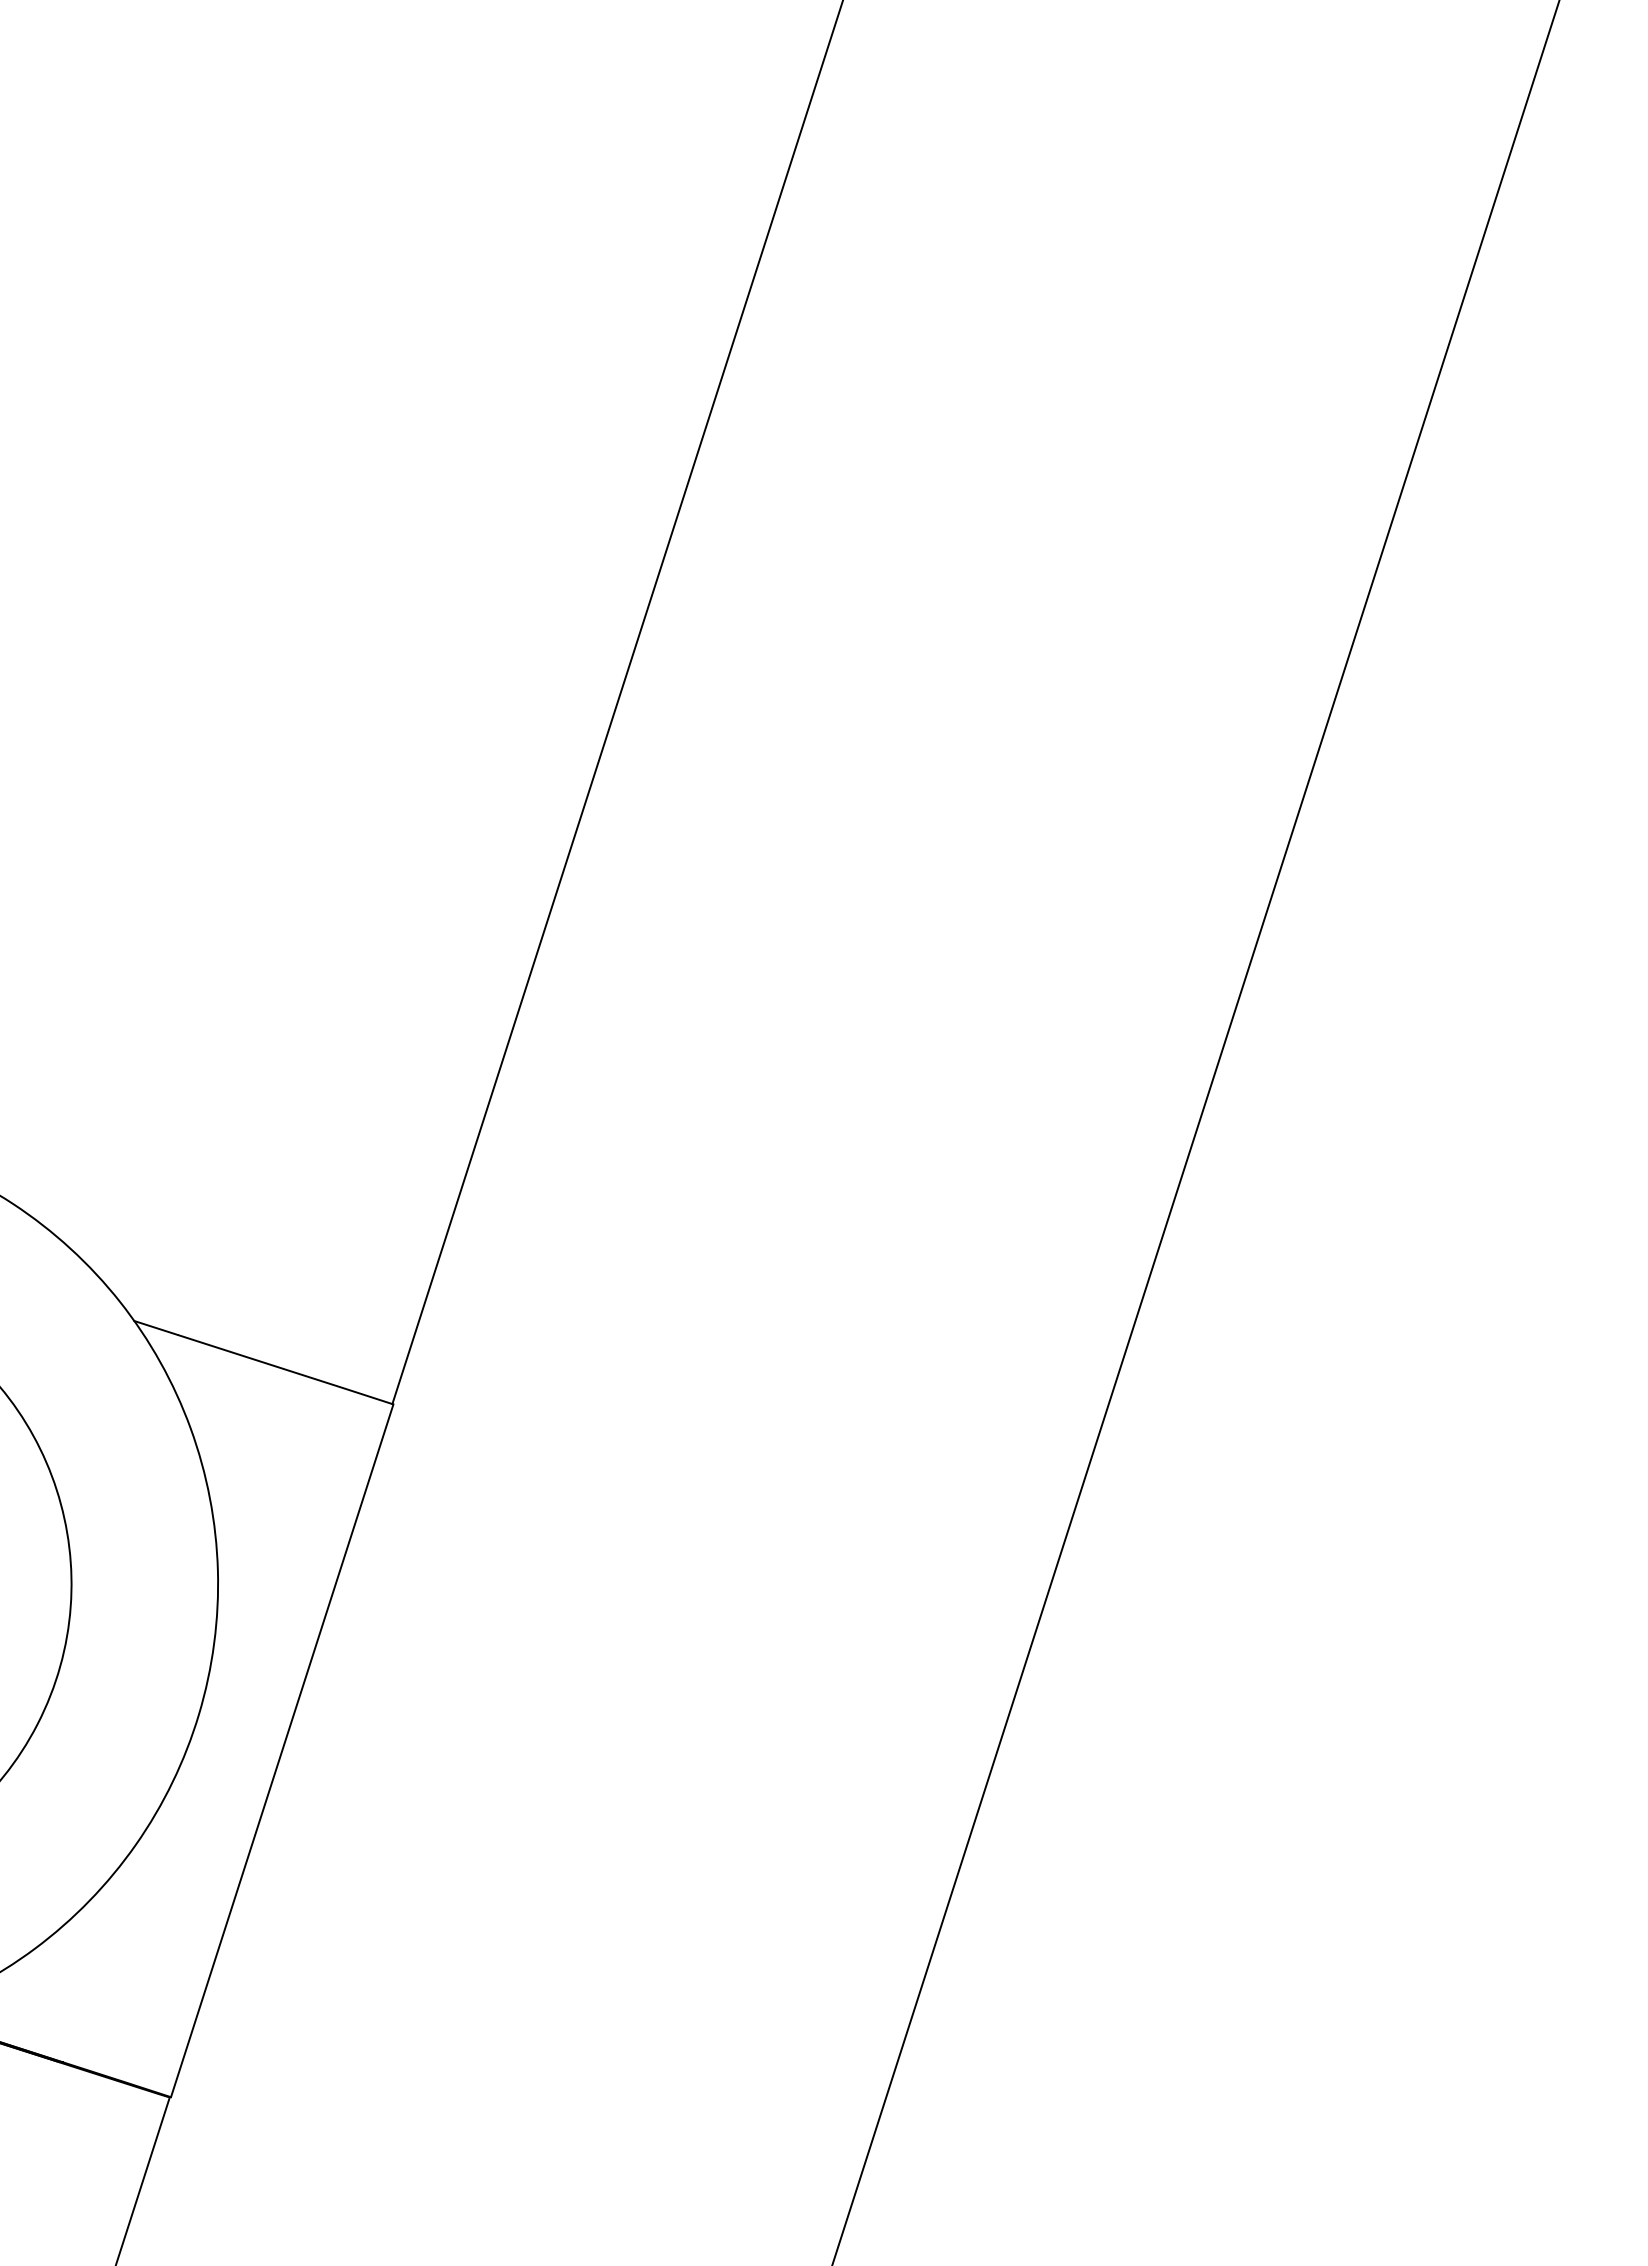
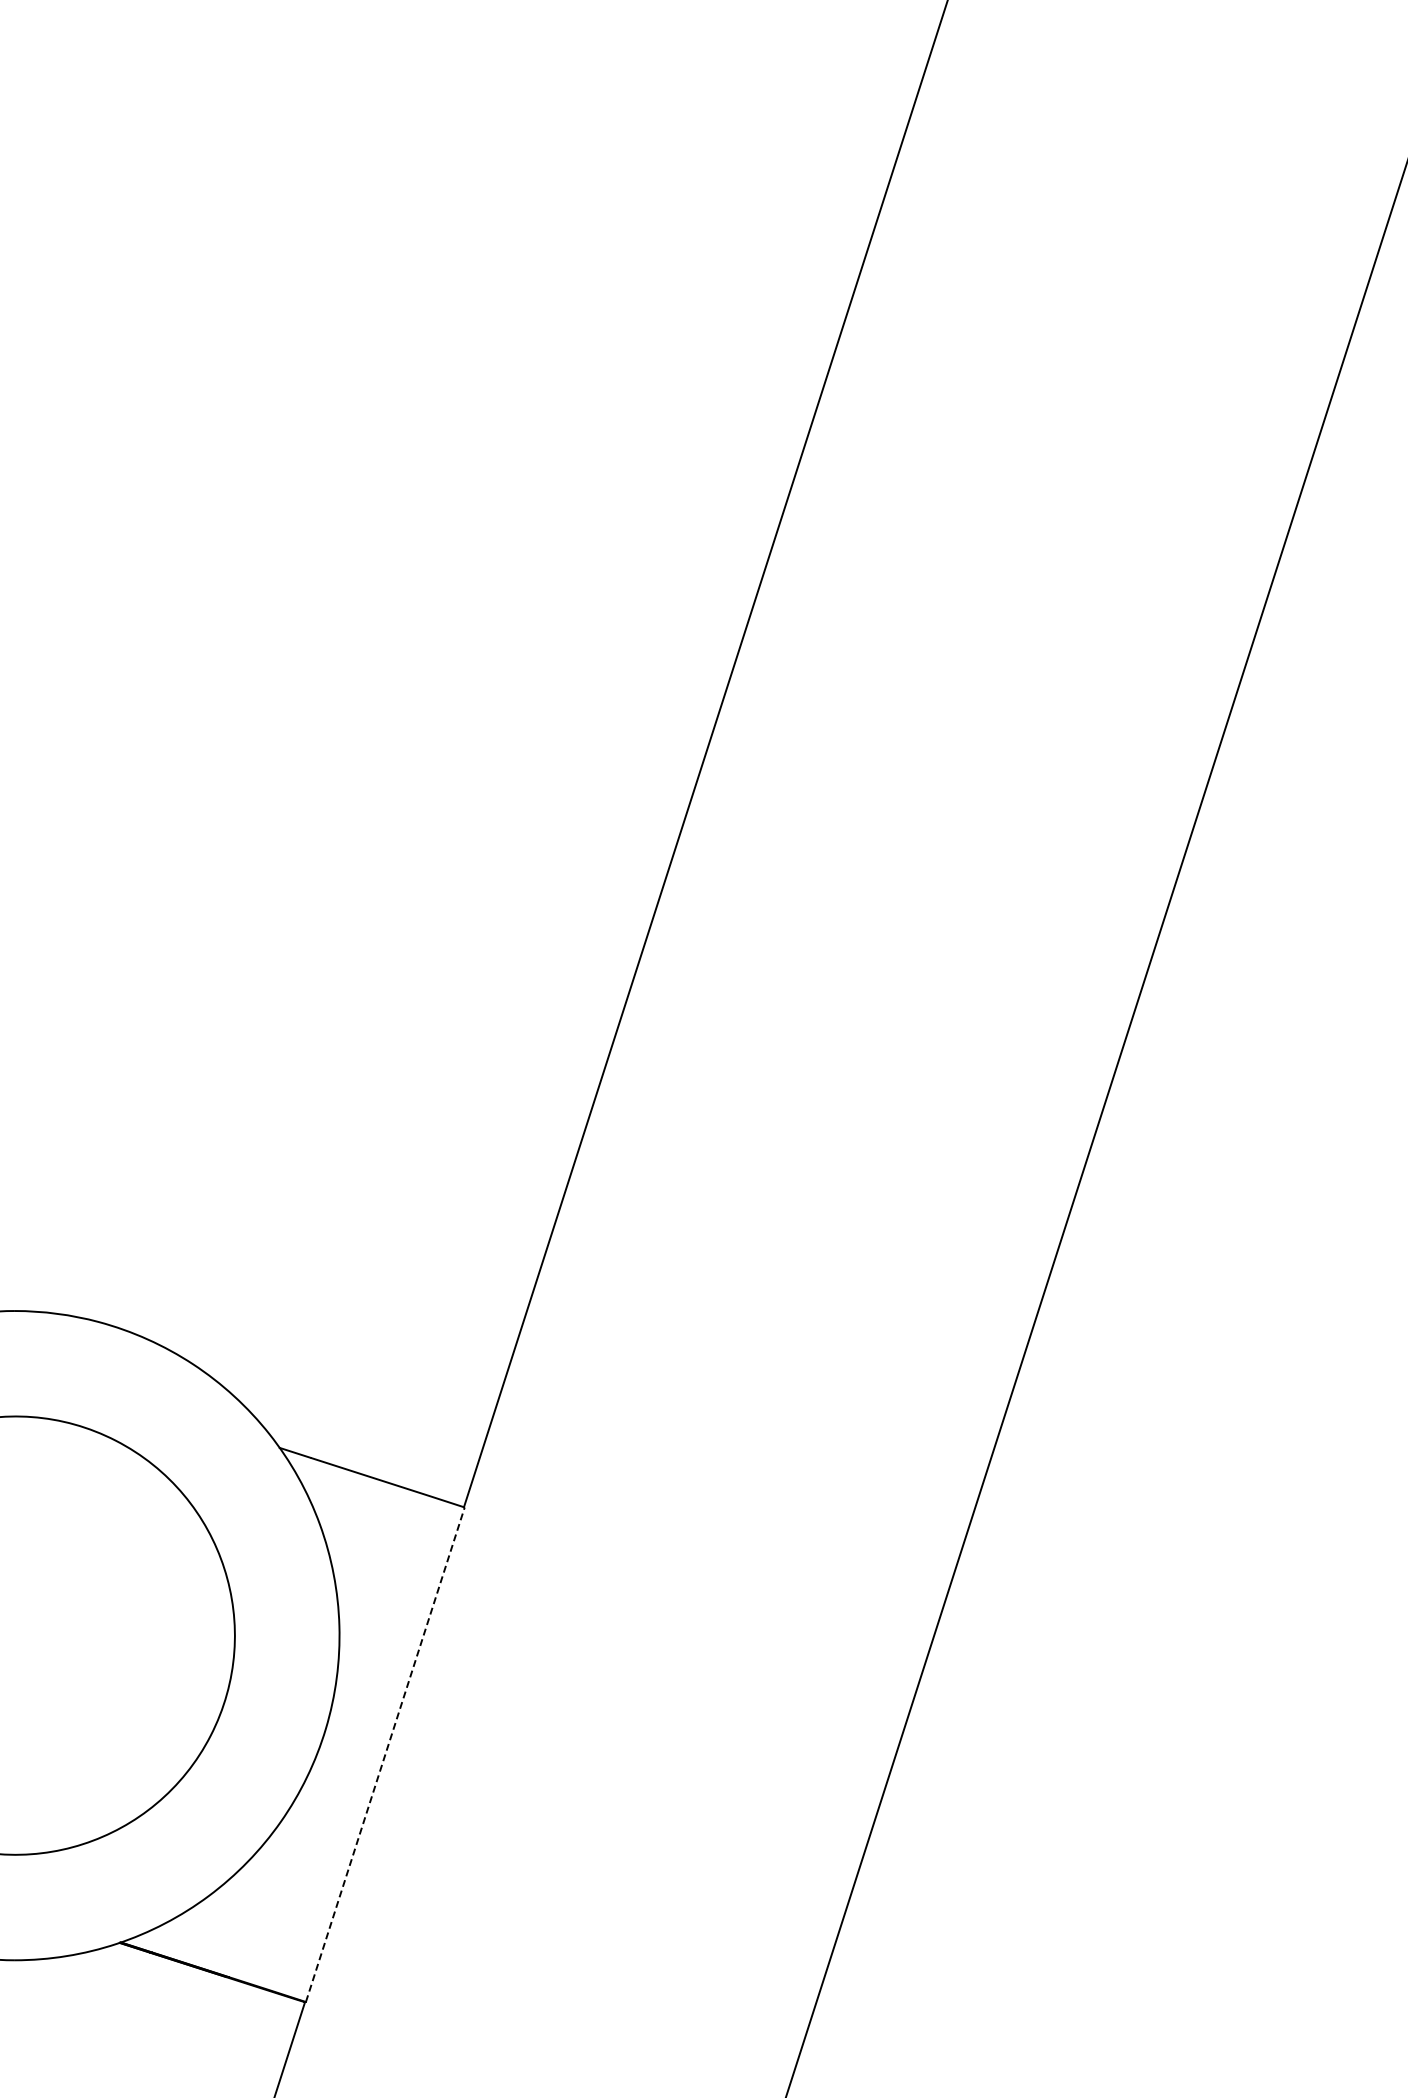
line: (282, 1750) -> (385, 1754), solid -> dashed

